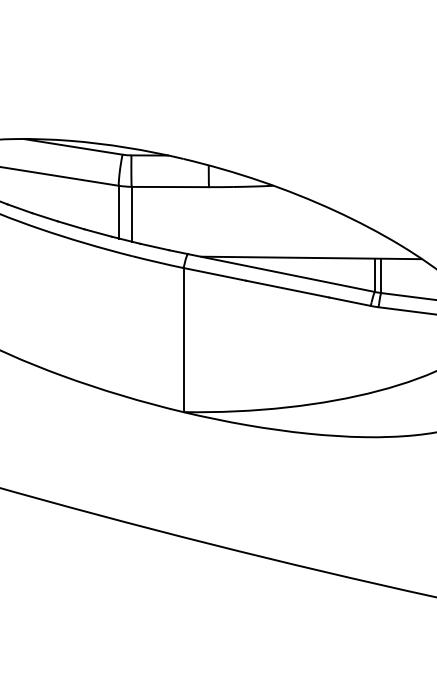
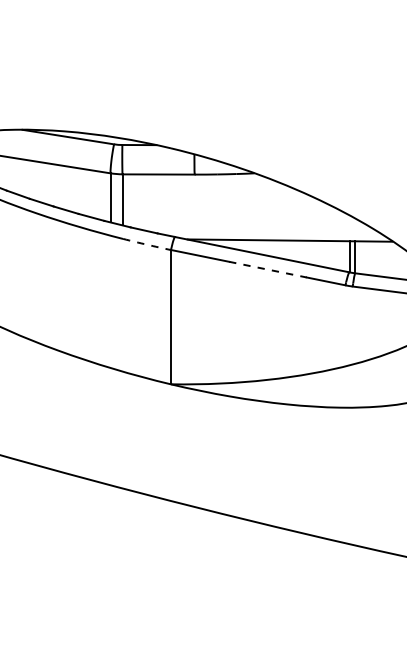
arc: (158, 262) -> (147, 244), solid -> dashed
line: (287, 288) -> (267, 269), solid -> dashed

